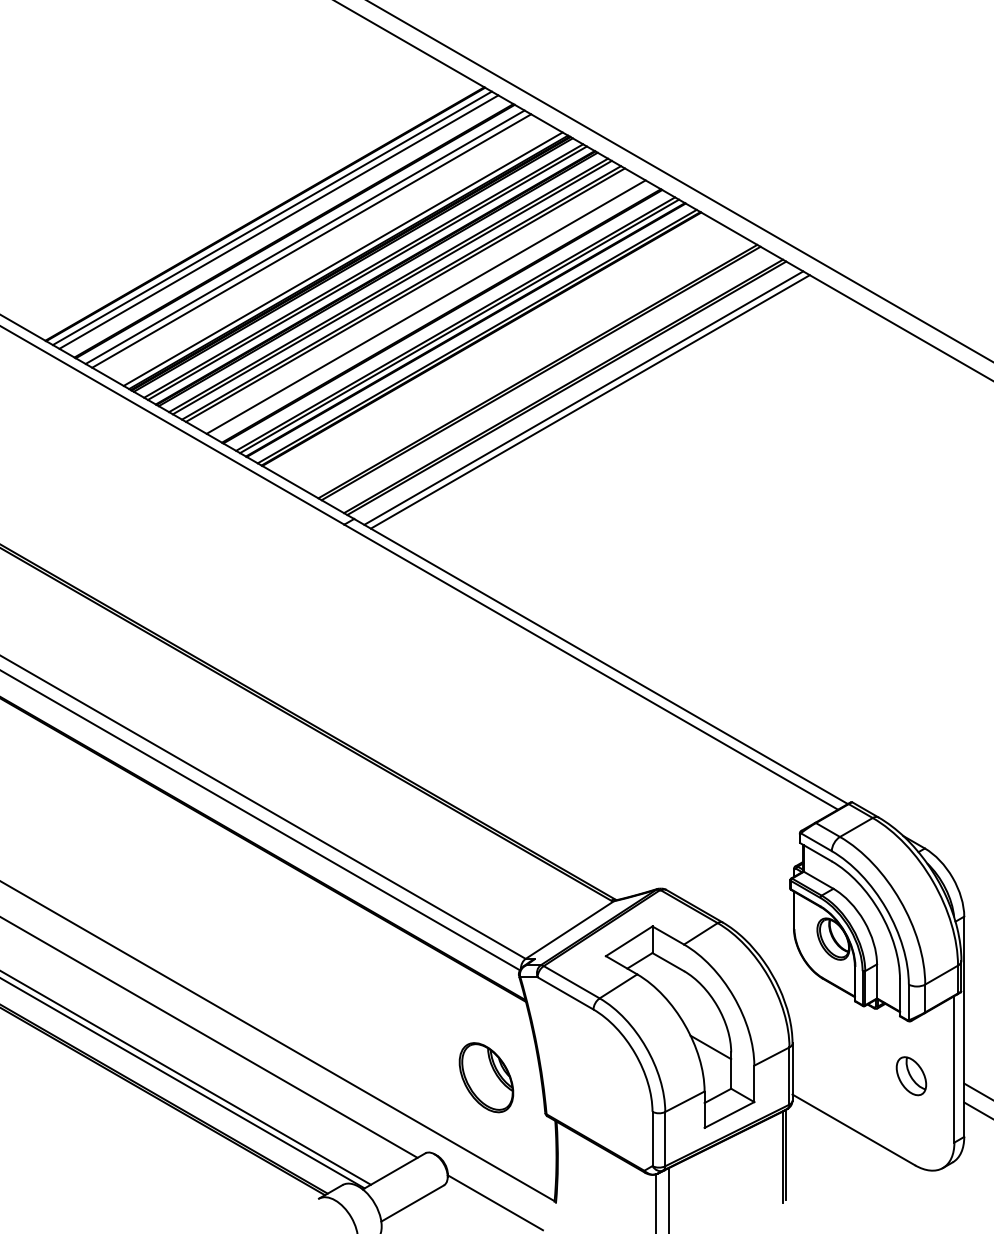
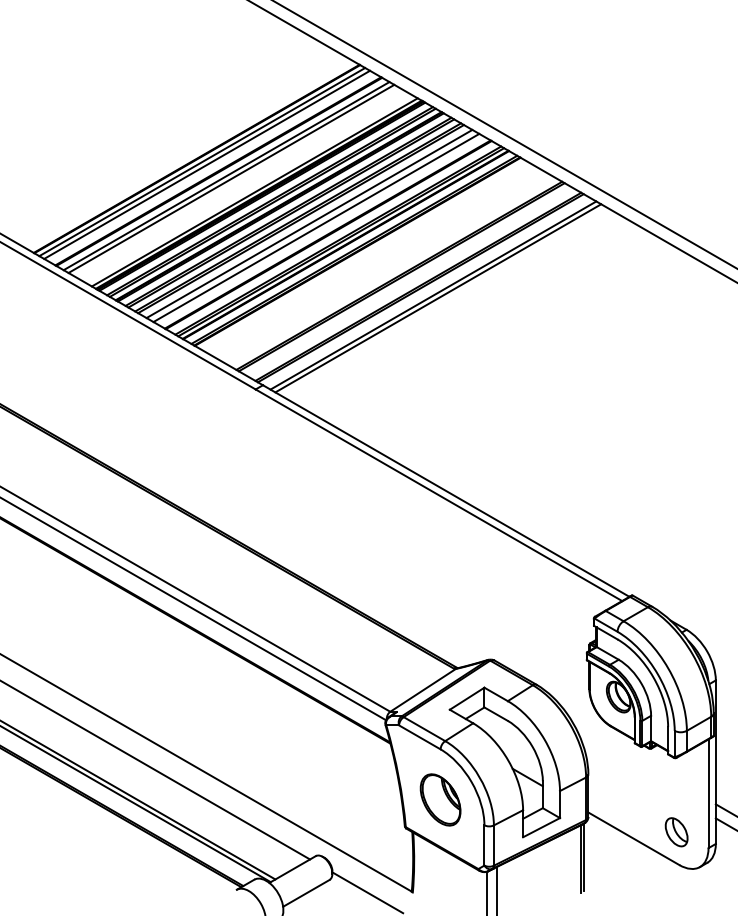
line: (416, 301) -> (309, 223), added
part: (911, 1076) -> (676, 832), moved
part: (486, 1077) -> (440, 799), moved

